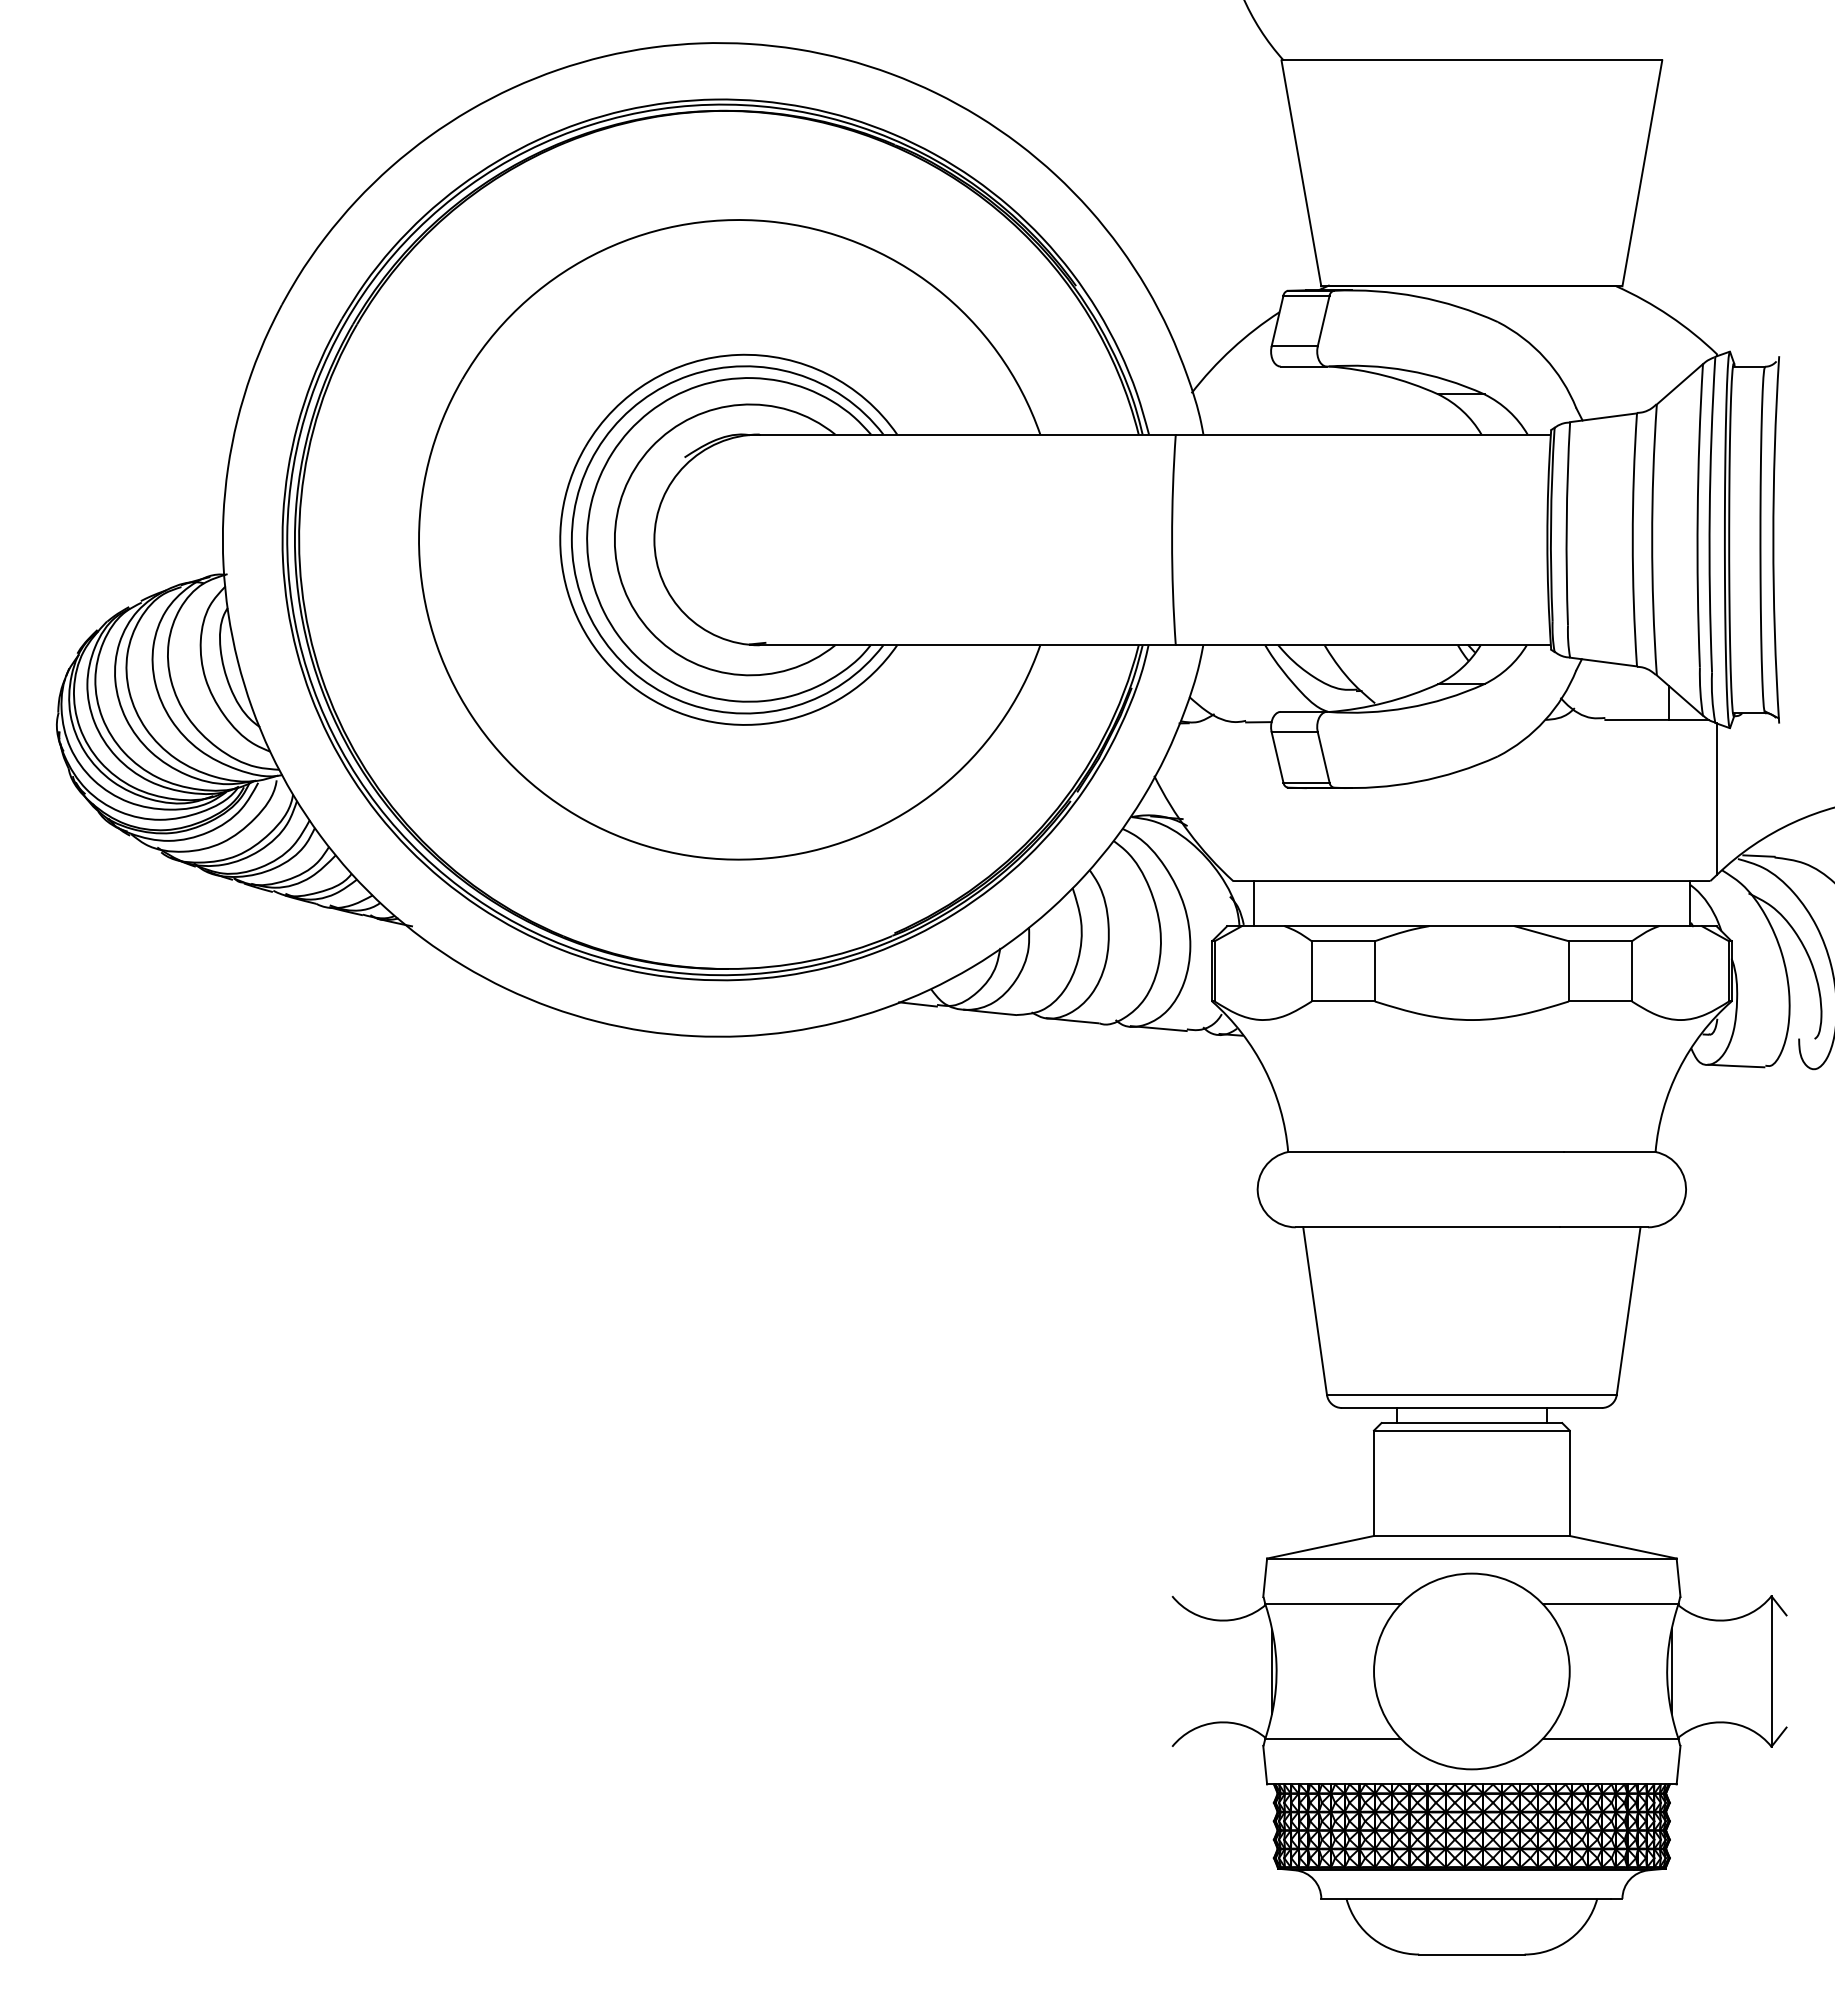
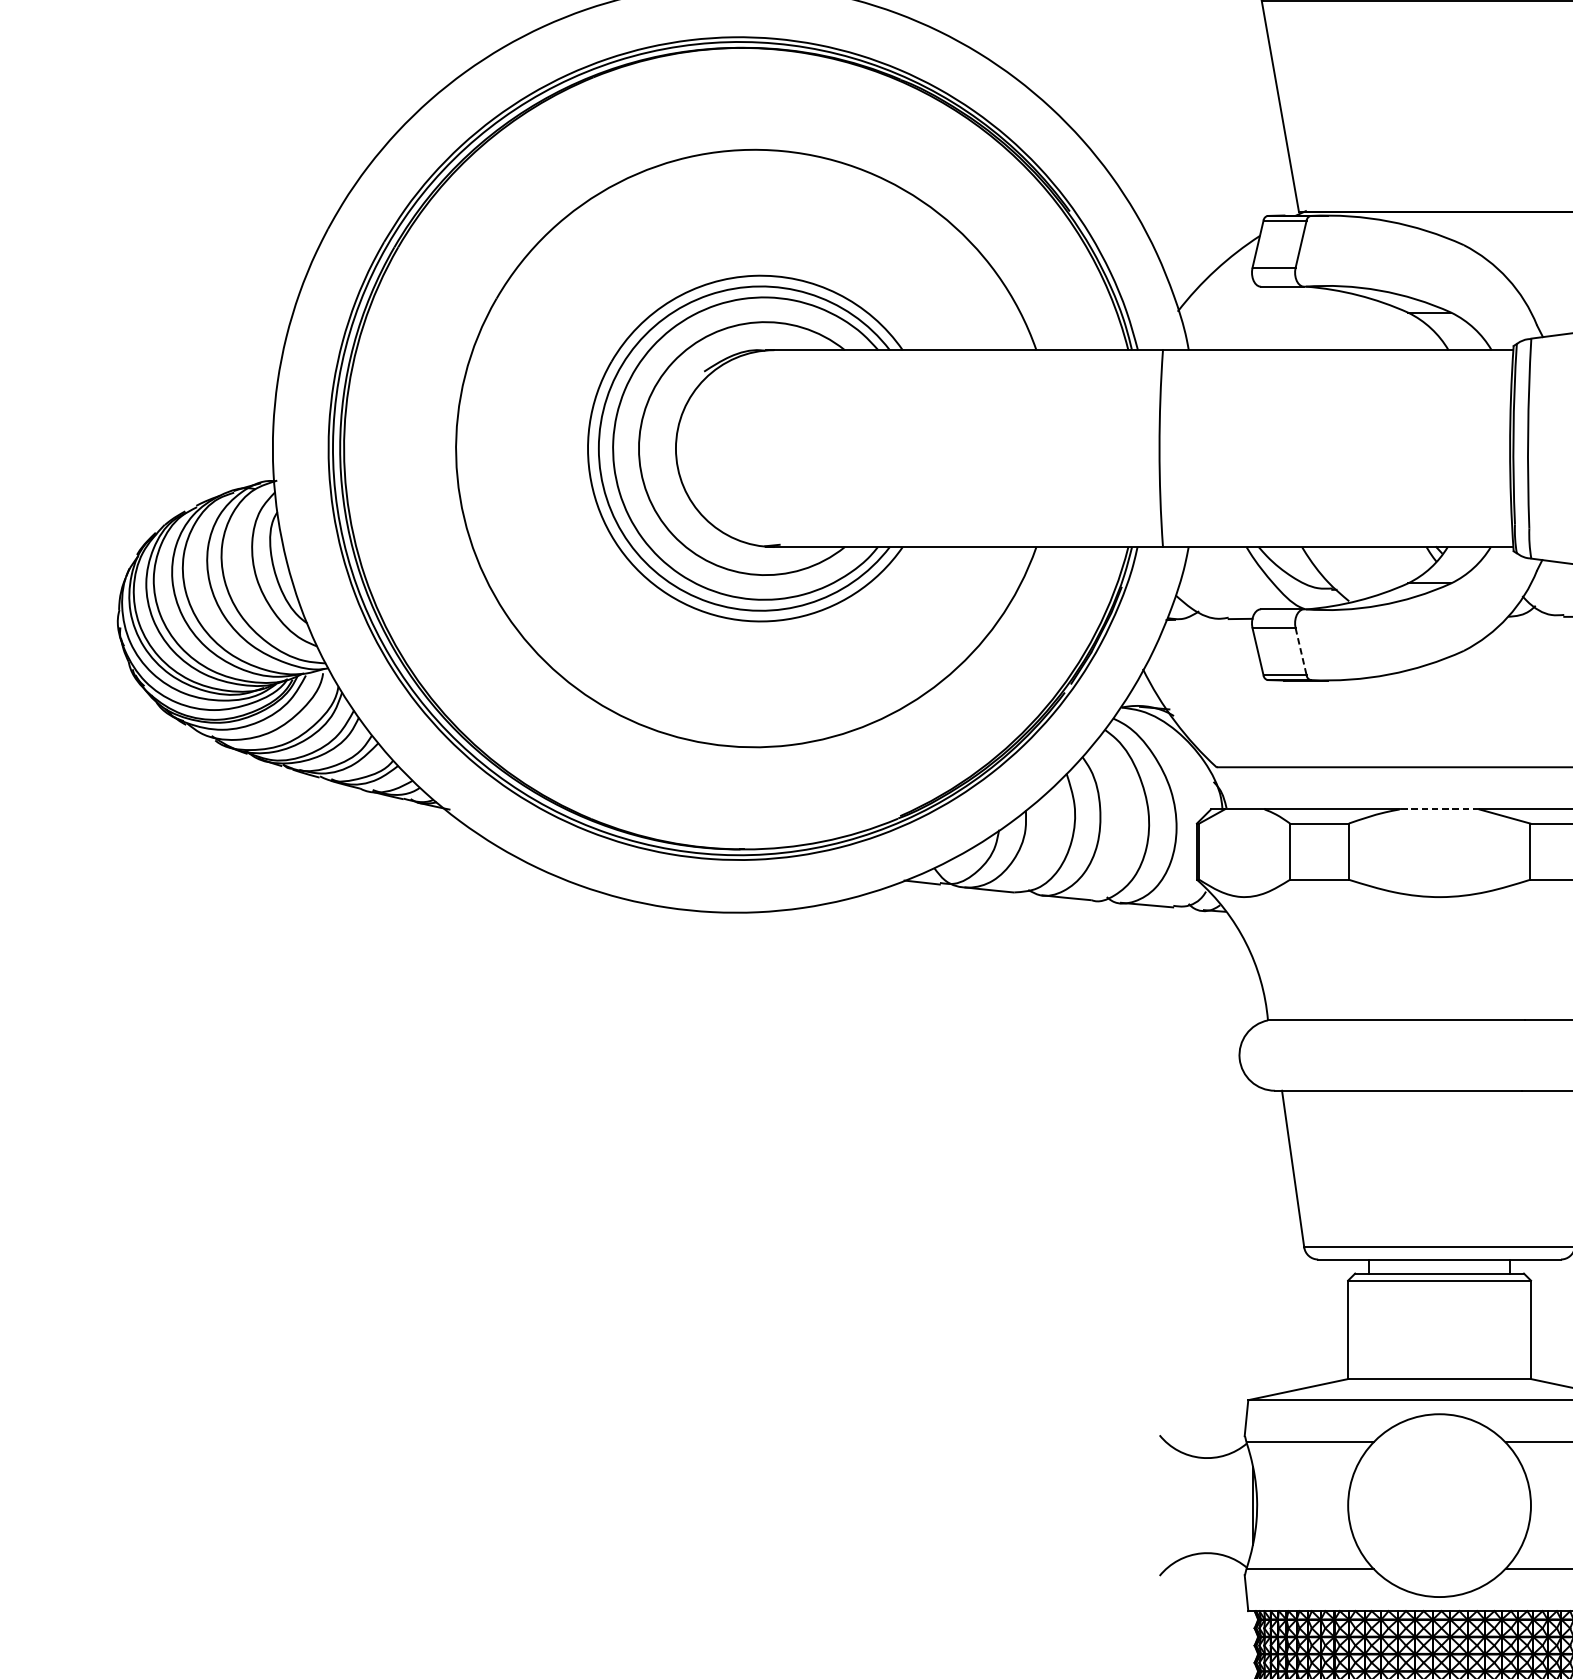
line: (1323, 757) -> (1300, 651), solid -> dashed
line: (1253, 903) -> (1235, 788), removed
line: (1471, 926) -> (1439, 809), solid -> dashed

